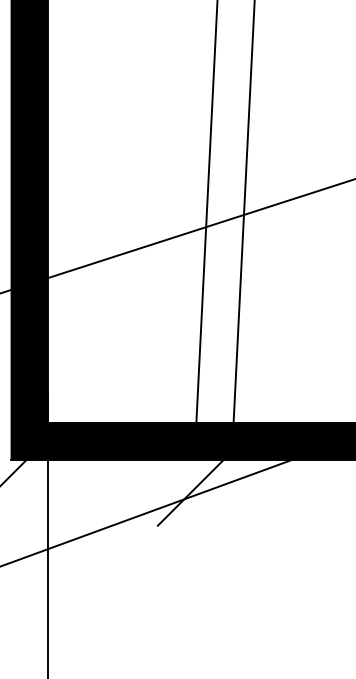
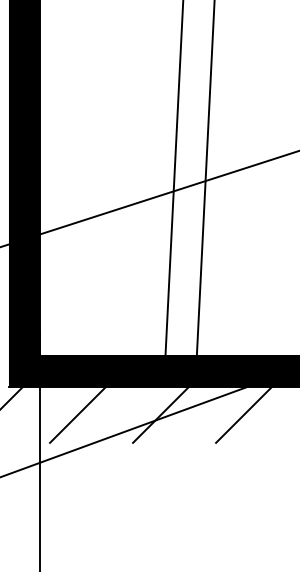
line: (91, 492) -> (77, 414), added
line: (288, 492) -> (243, 414), added

